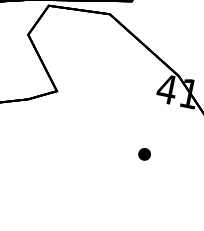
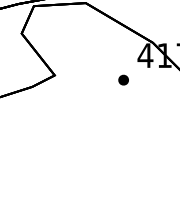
part: (144, 153) -> (123, 79), moved

